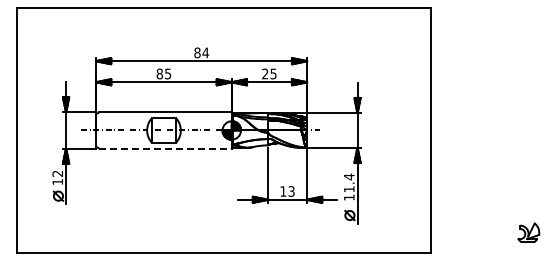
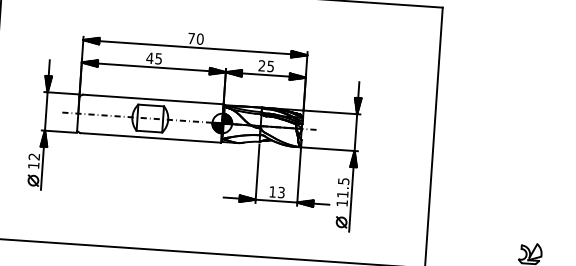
text: (201, 52) -> (195, 38), 84 -> 70
text: (159, 73) -> (149, 57), 85 -> 45
line: (166, 148) -> (151, 137), dashed -> solid
text: (349, 176) -> (344, 180), 11.4 -> 11.5

